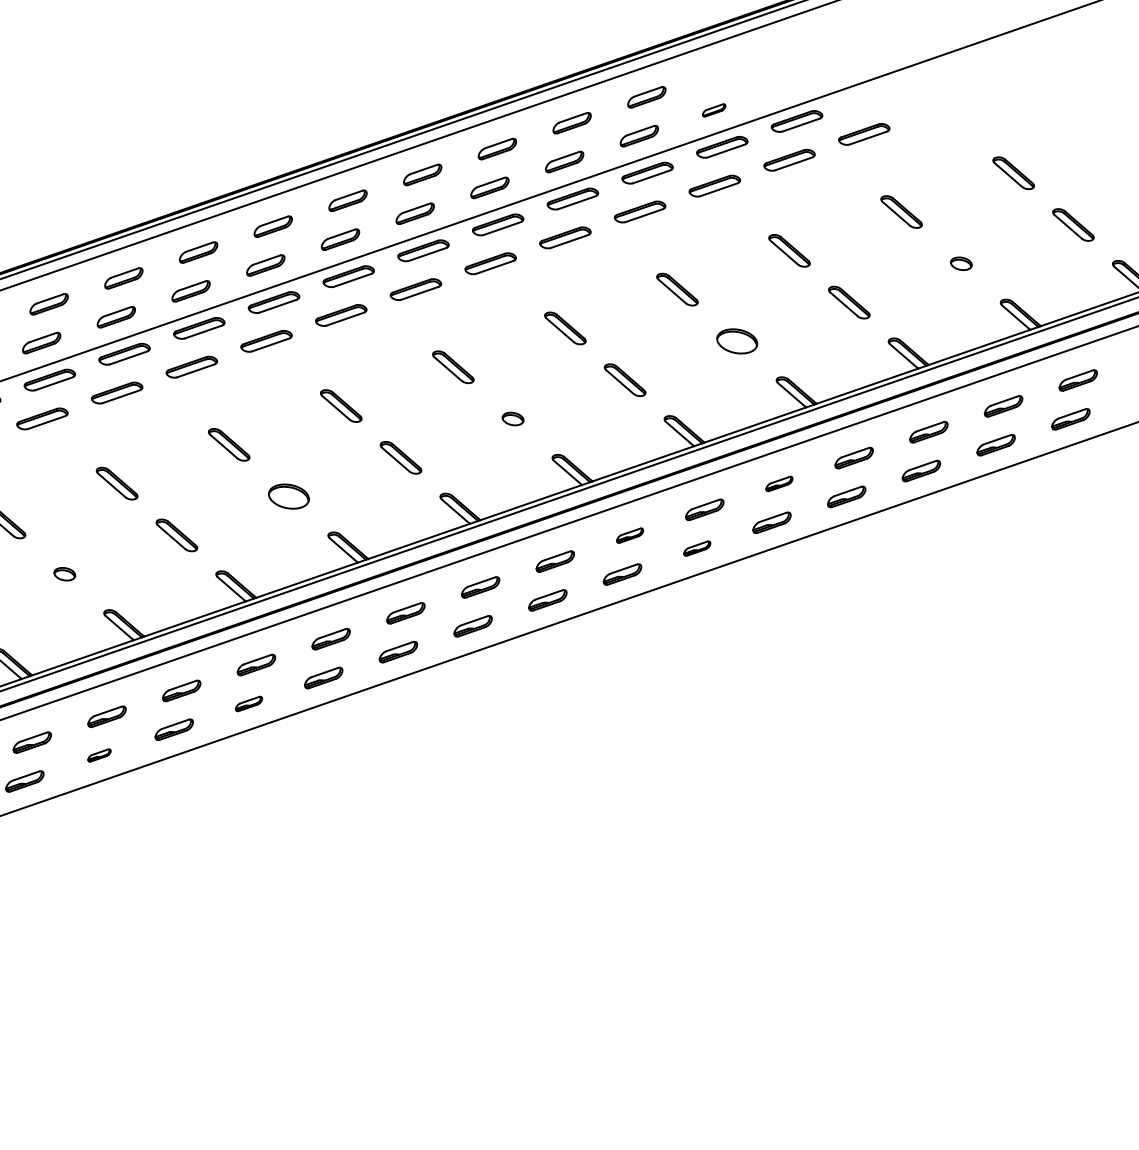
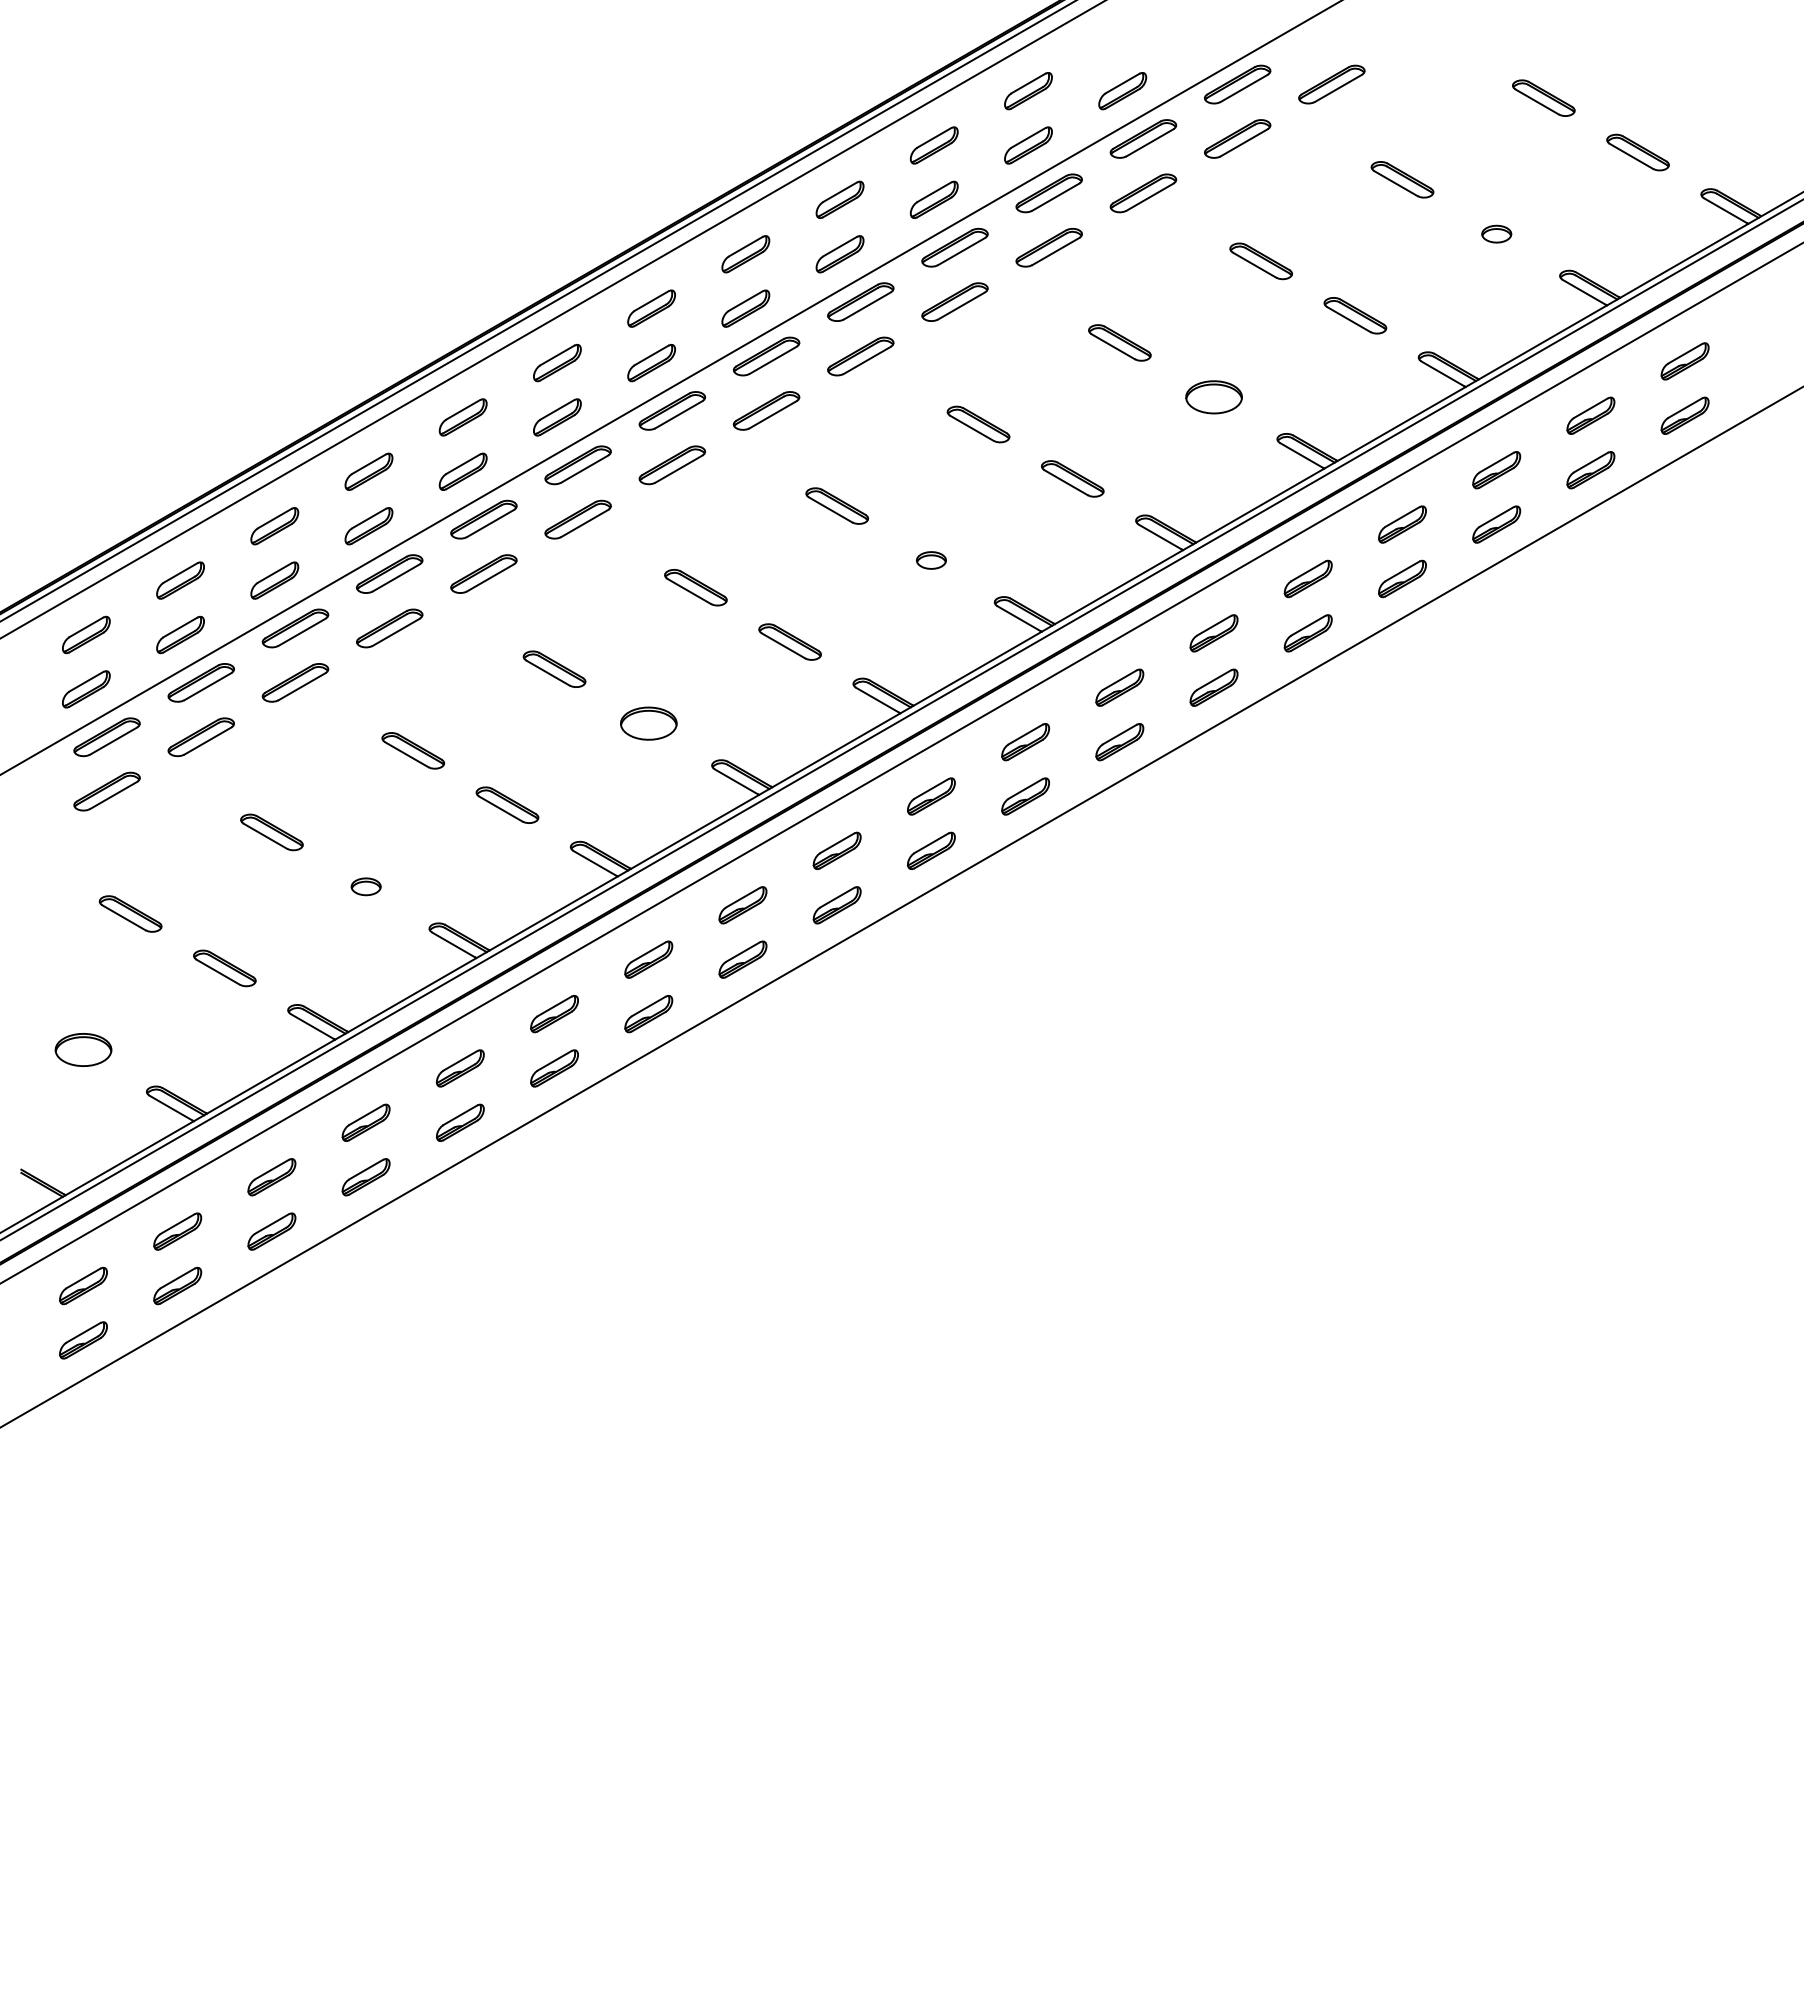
part: (713, 110) -> (1122, 91), size x1.67
part: (779, 483) -> (1307, 578), size x1.43
part: (629, 535) -> (1119, 687), size x1.43
part: (696, 548) -> (1213, 687), size x1.43
part: (248, 704) -> (648, 1014), size x1.43
part: (99, 755) -> (459, 1122), size x1.67

